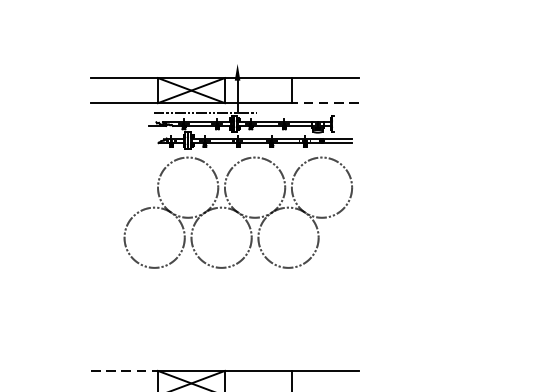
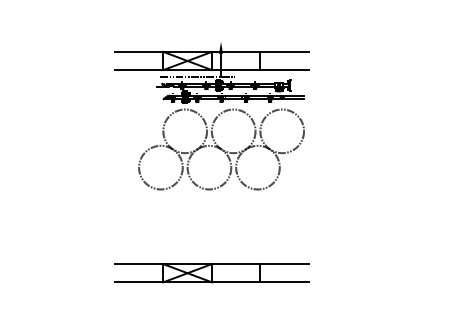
line: (325, 103) -> (284, 70), dashed -> solid
line: (125, 371) -> (139, 264), dashed -> solid

